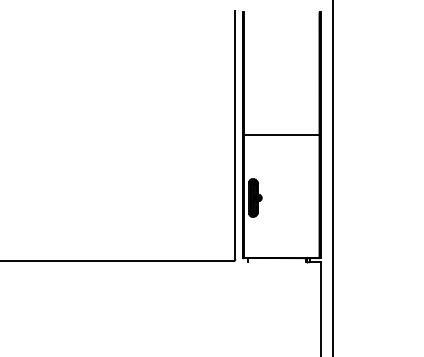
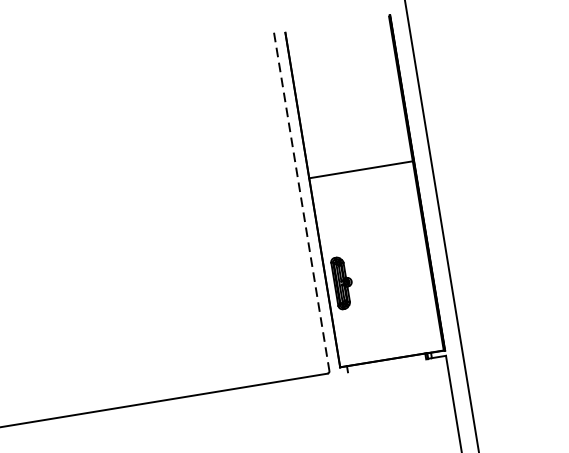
line: (235, 135) -> (301, 202), solid -> dashed
line: (281, 135) -> (361, 170), moved

